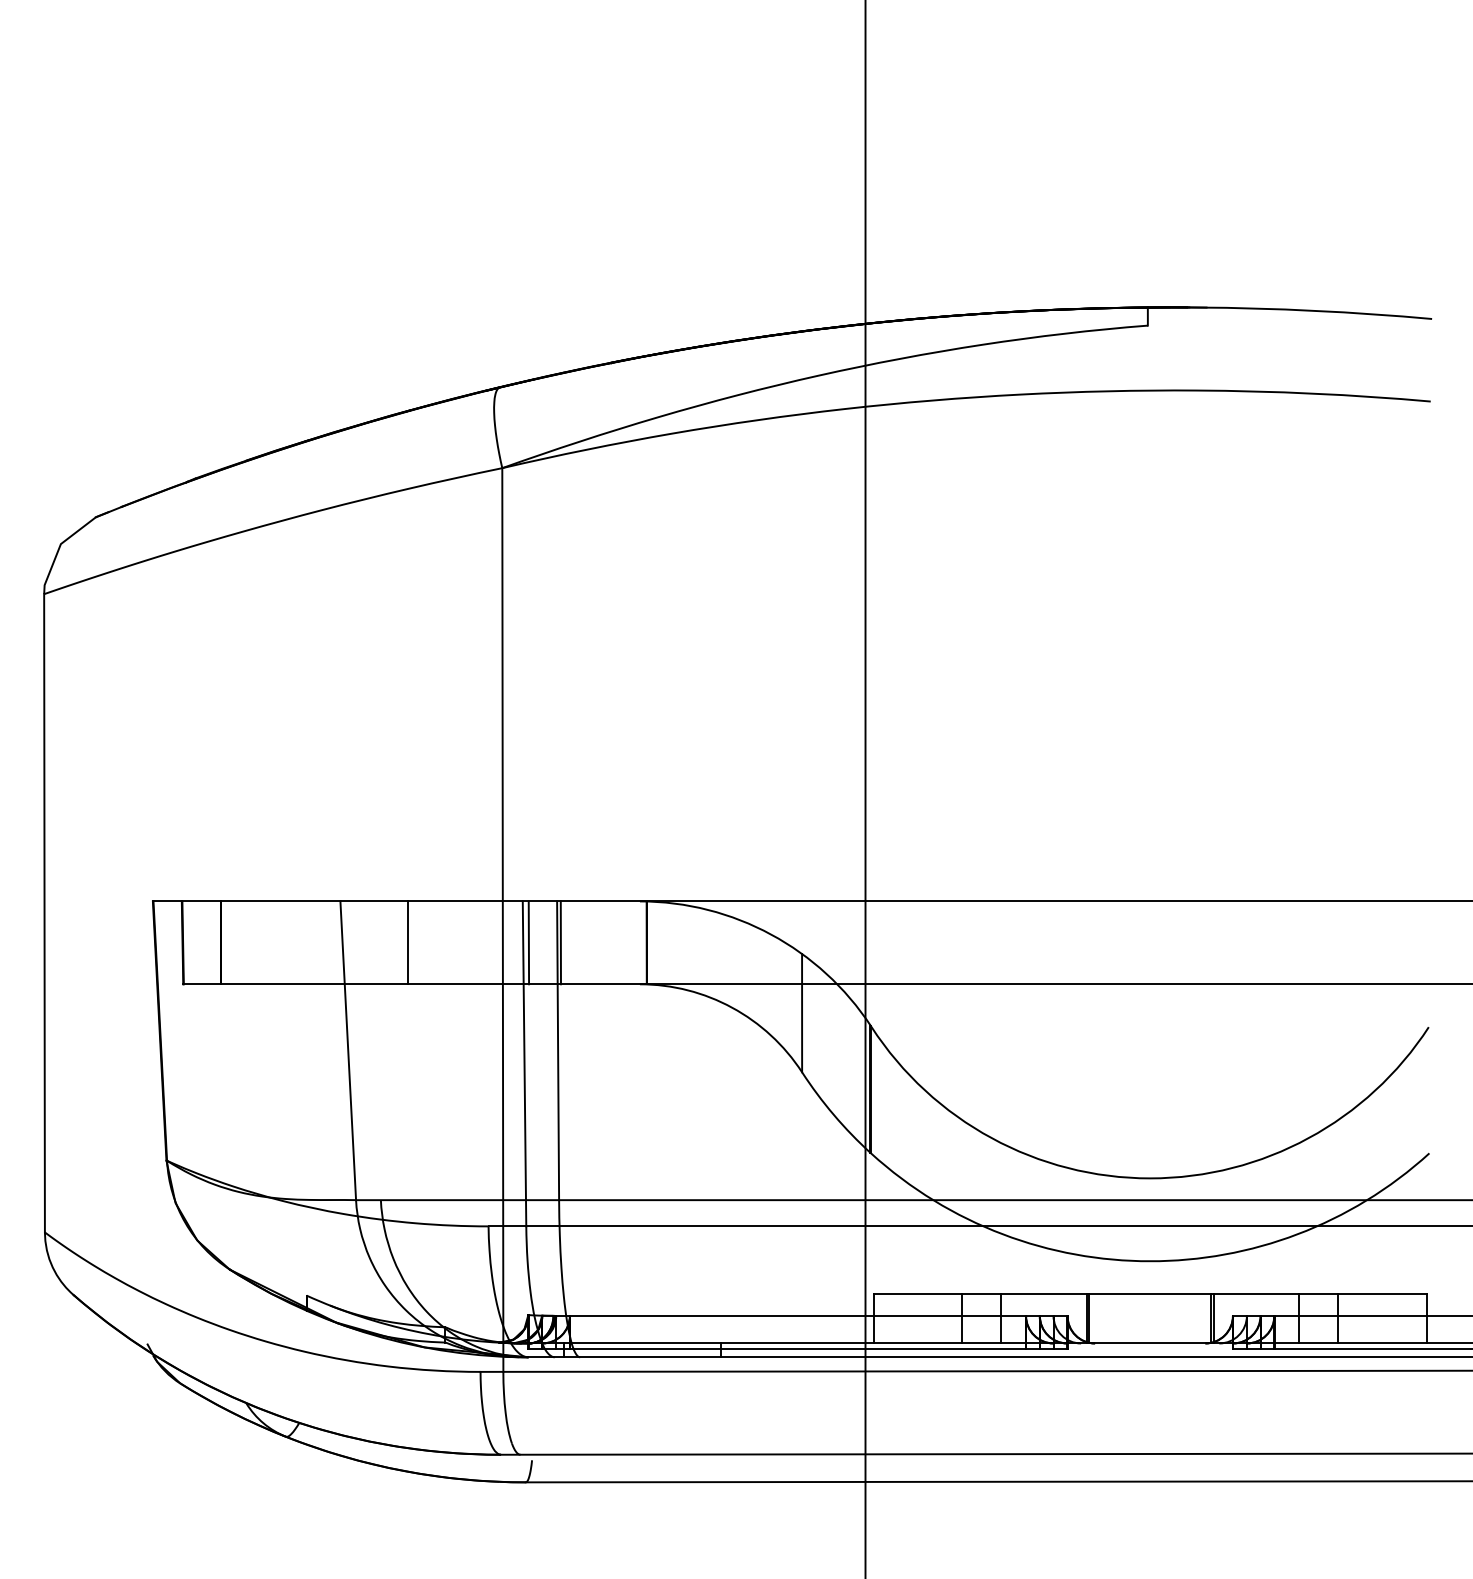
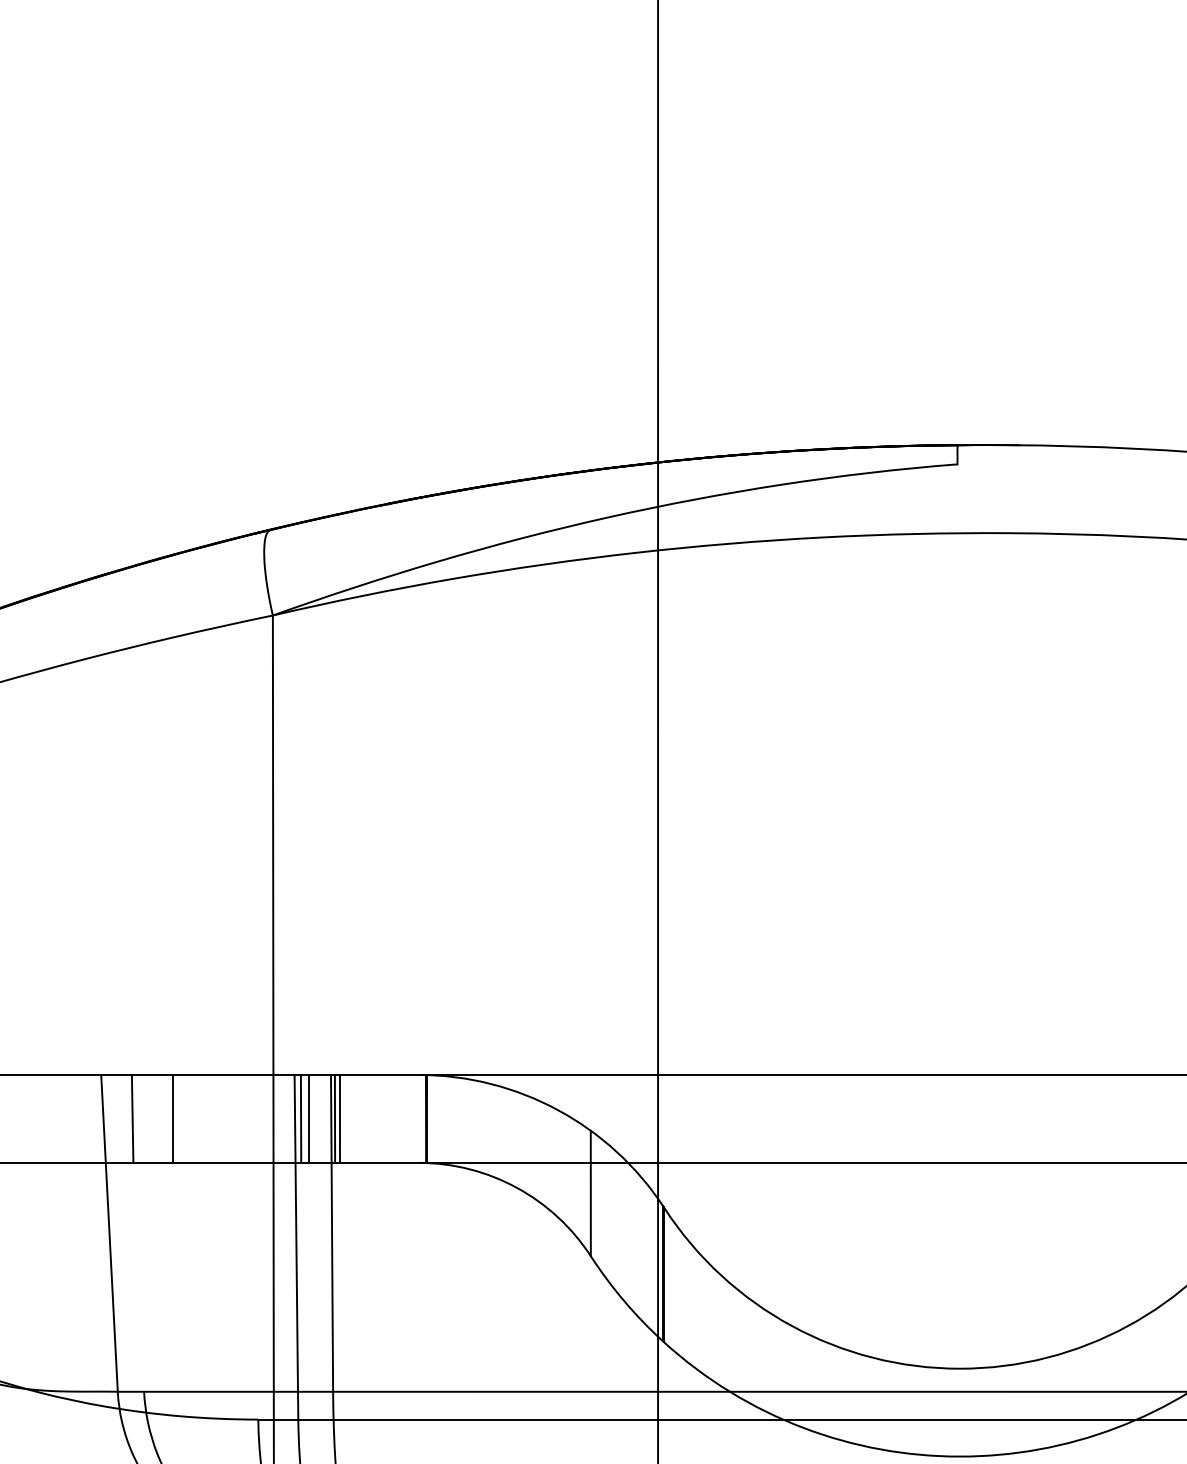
line: (369, 942) -> (132, 1118), added
line: (536, 942) -> (309, 1118), added
line: (565, 942) -> (339, 1118), added

